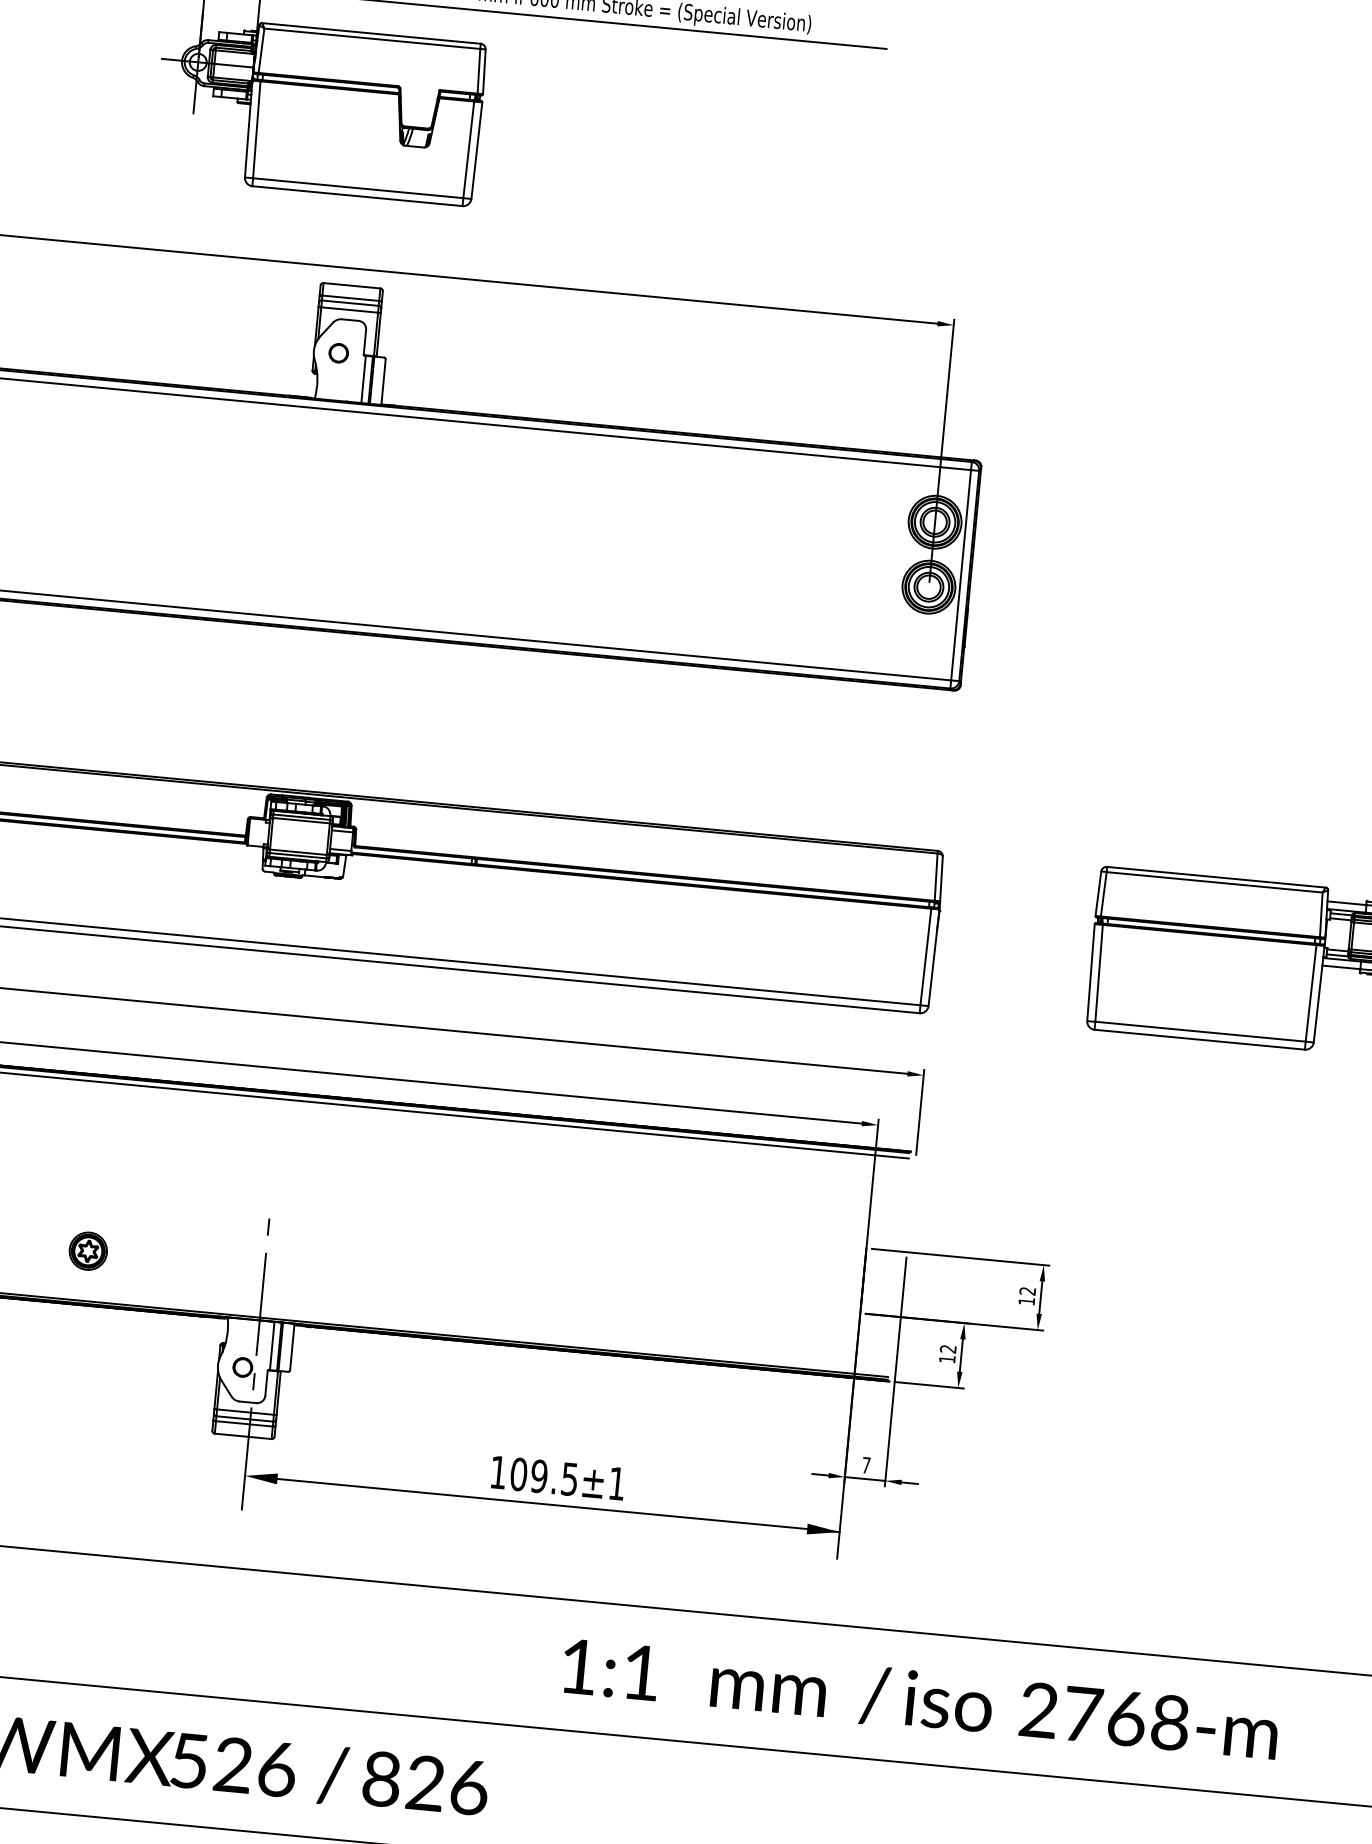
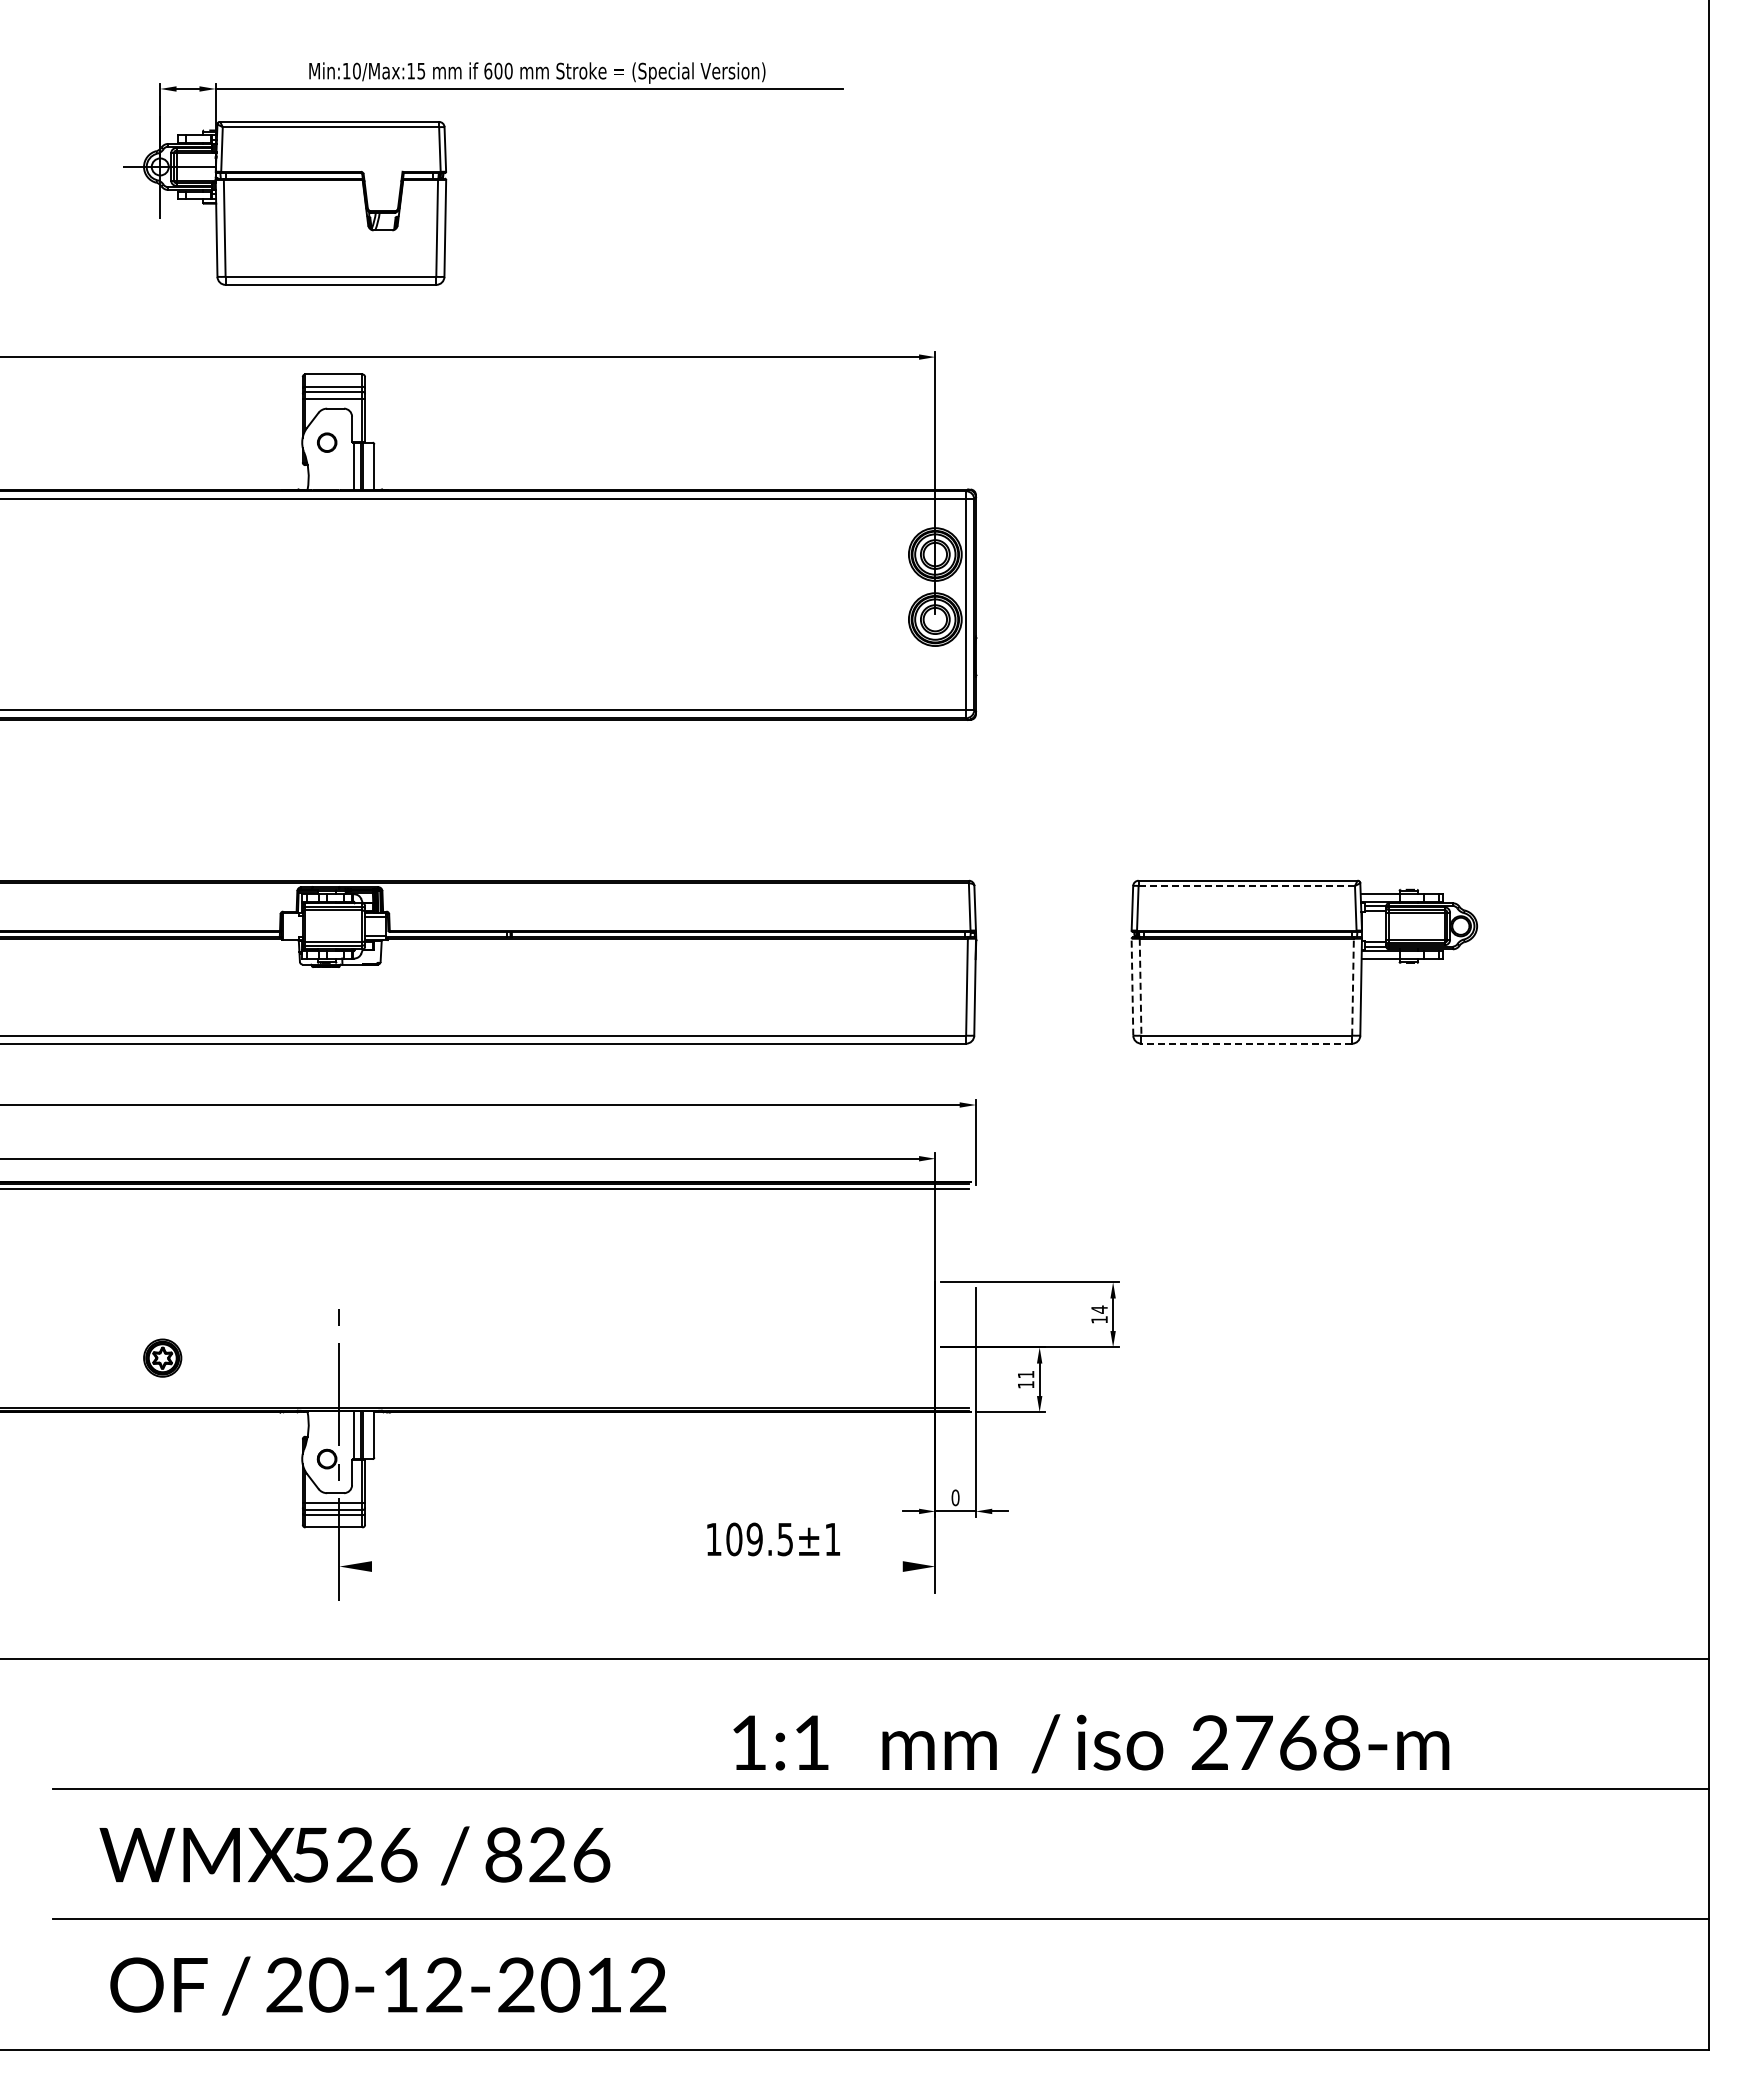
line: (1214, 881) -> (1246, 885), solid -> dashed
line: (1091, 971) -> (1132, 986), solid -> dashed
line: (1098, 973) -> (1140, 987), solid -> dashed
line: (1311, 992) -> (1353, 986), solid -> dashed
line: (1199, 1039) -> (1246, 1043), solid -> dashed
text: (1027, 1291) -> (1099, 1309), 12 -> 14
text: (947, 1348) -> (1025, 1374), 12 -> 11
text: (866, 1465) -> (955, 1497), 7 -> 0
text: (557, 1478) -> (773, 1539), moved
line: (558, 1505) -> (653, 1566), removed
text: (920, 1699) -> (1091, 1743), moved

